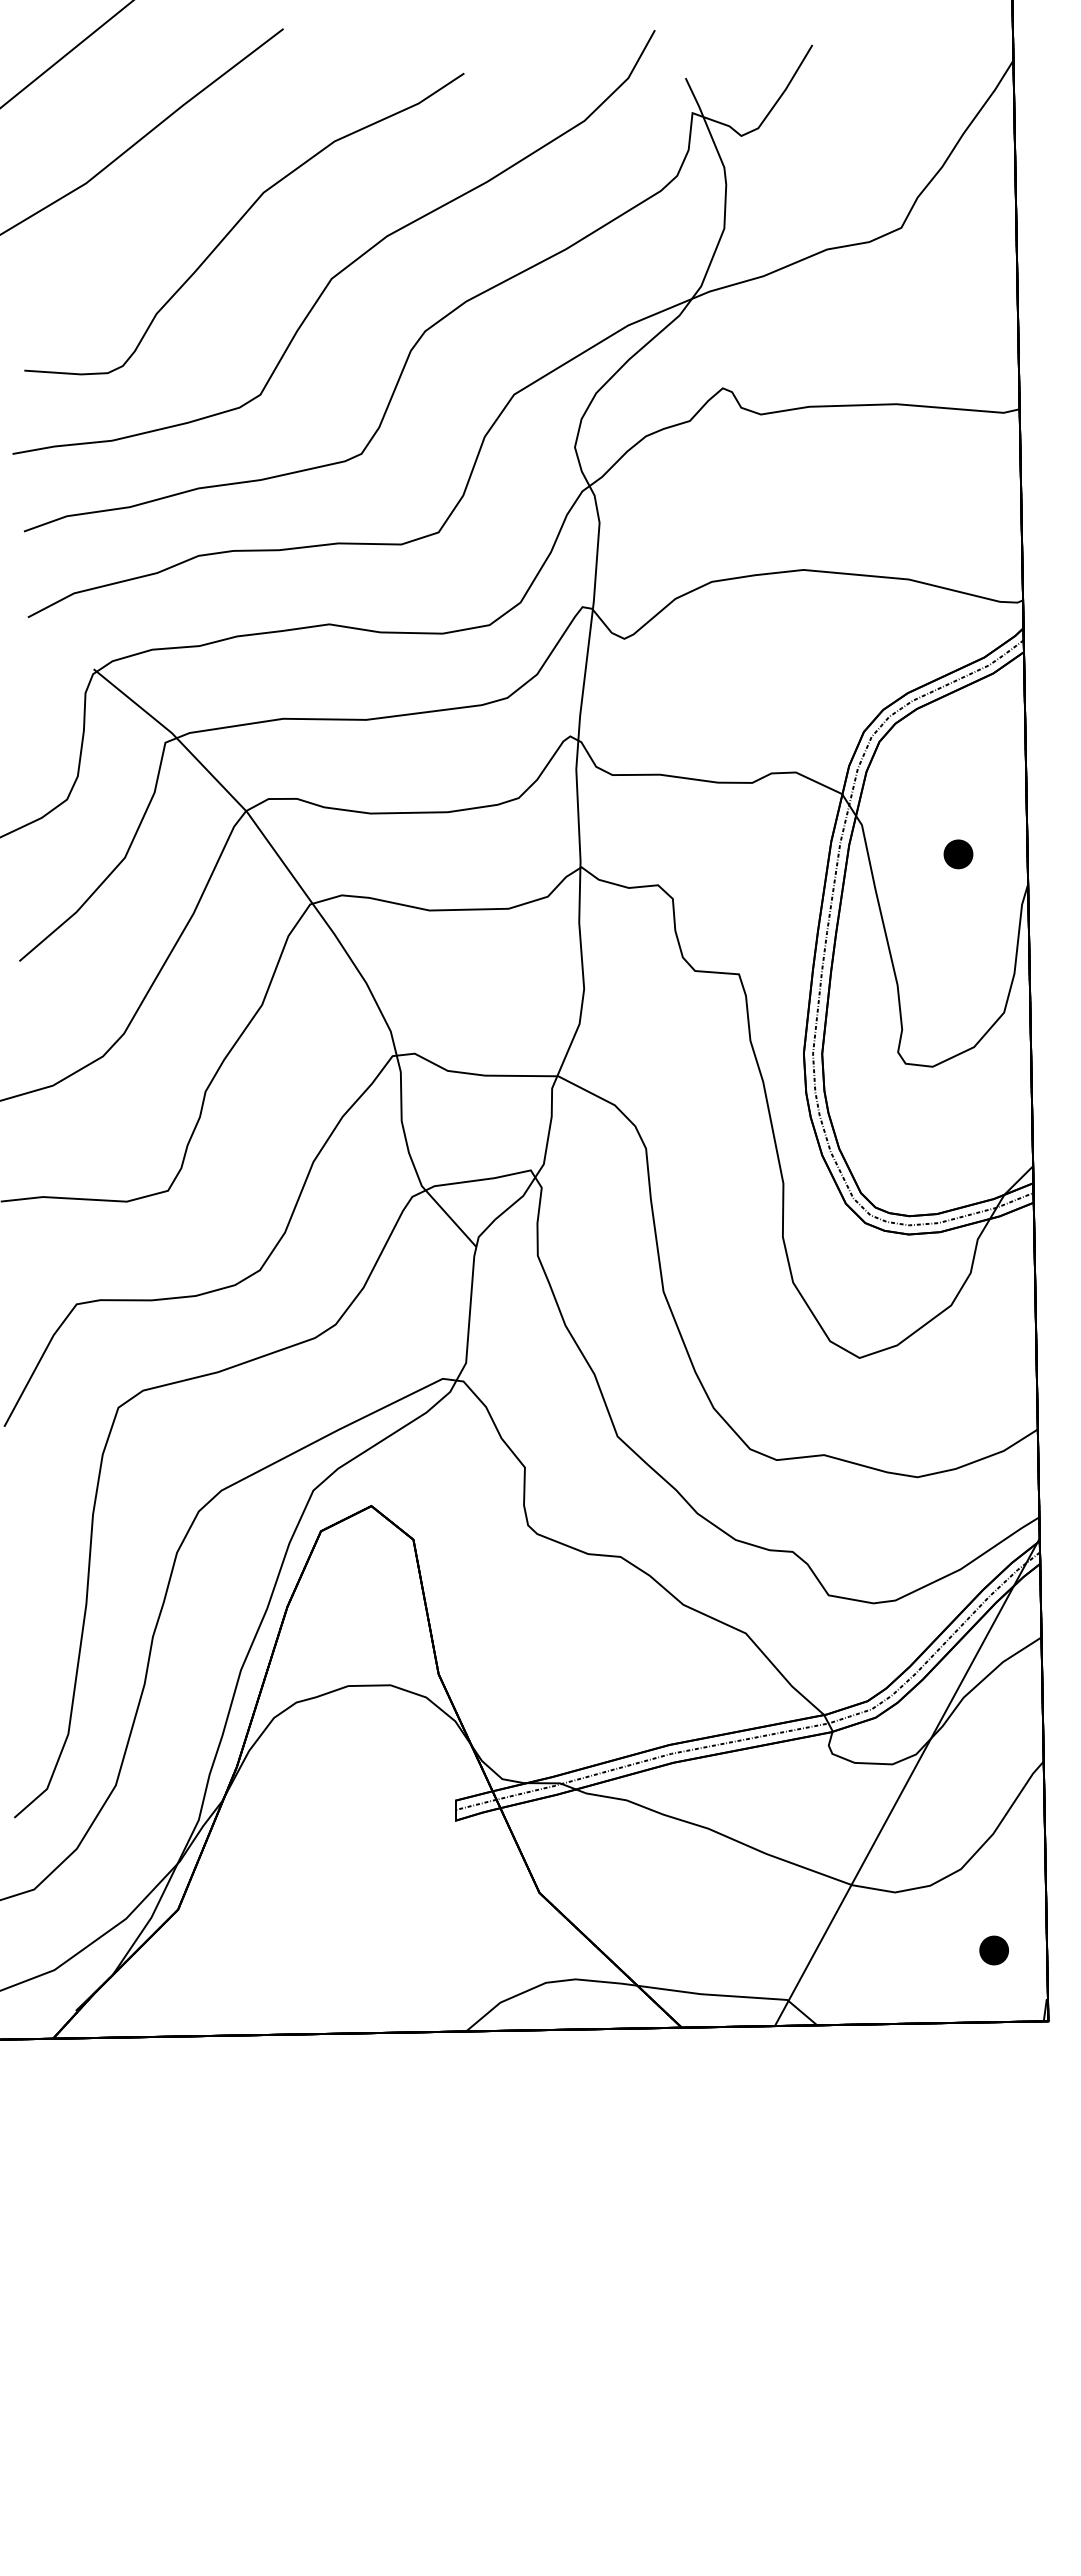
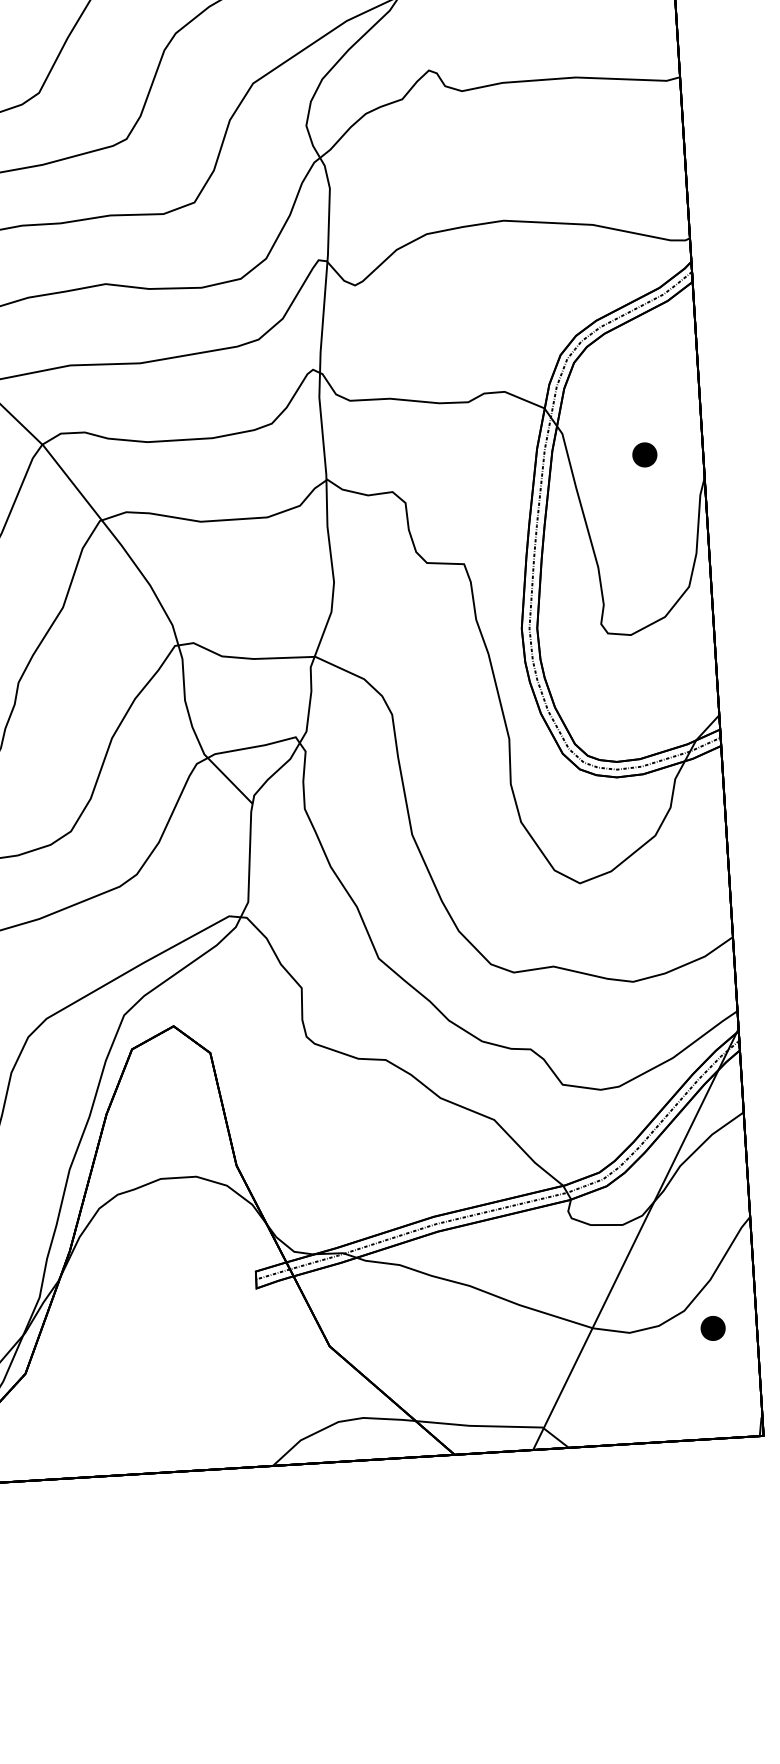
part: (993, 1950) -> (712, 1328), moved

